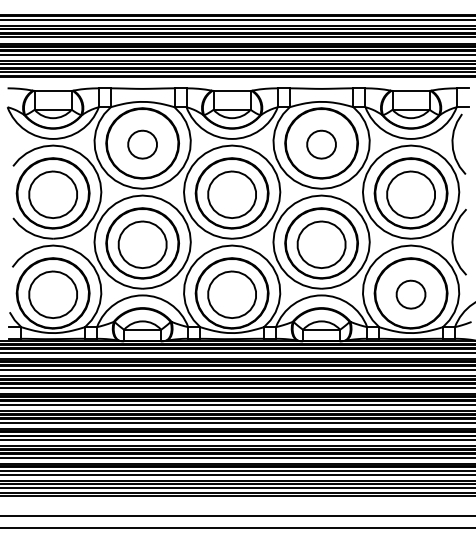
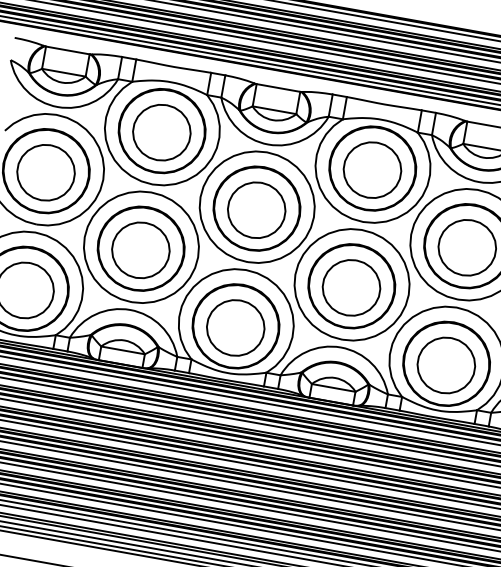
part: (142, 144) -> (161, 132), size x1.67
part: (321, 144) -> (372, 169), size x1.67
part: (410, 294) -> (445, 365), size x1.67

